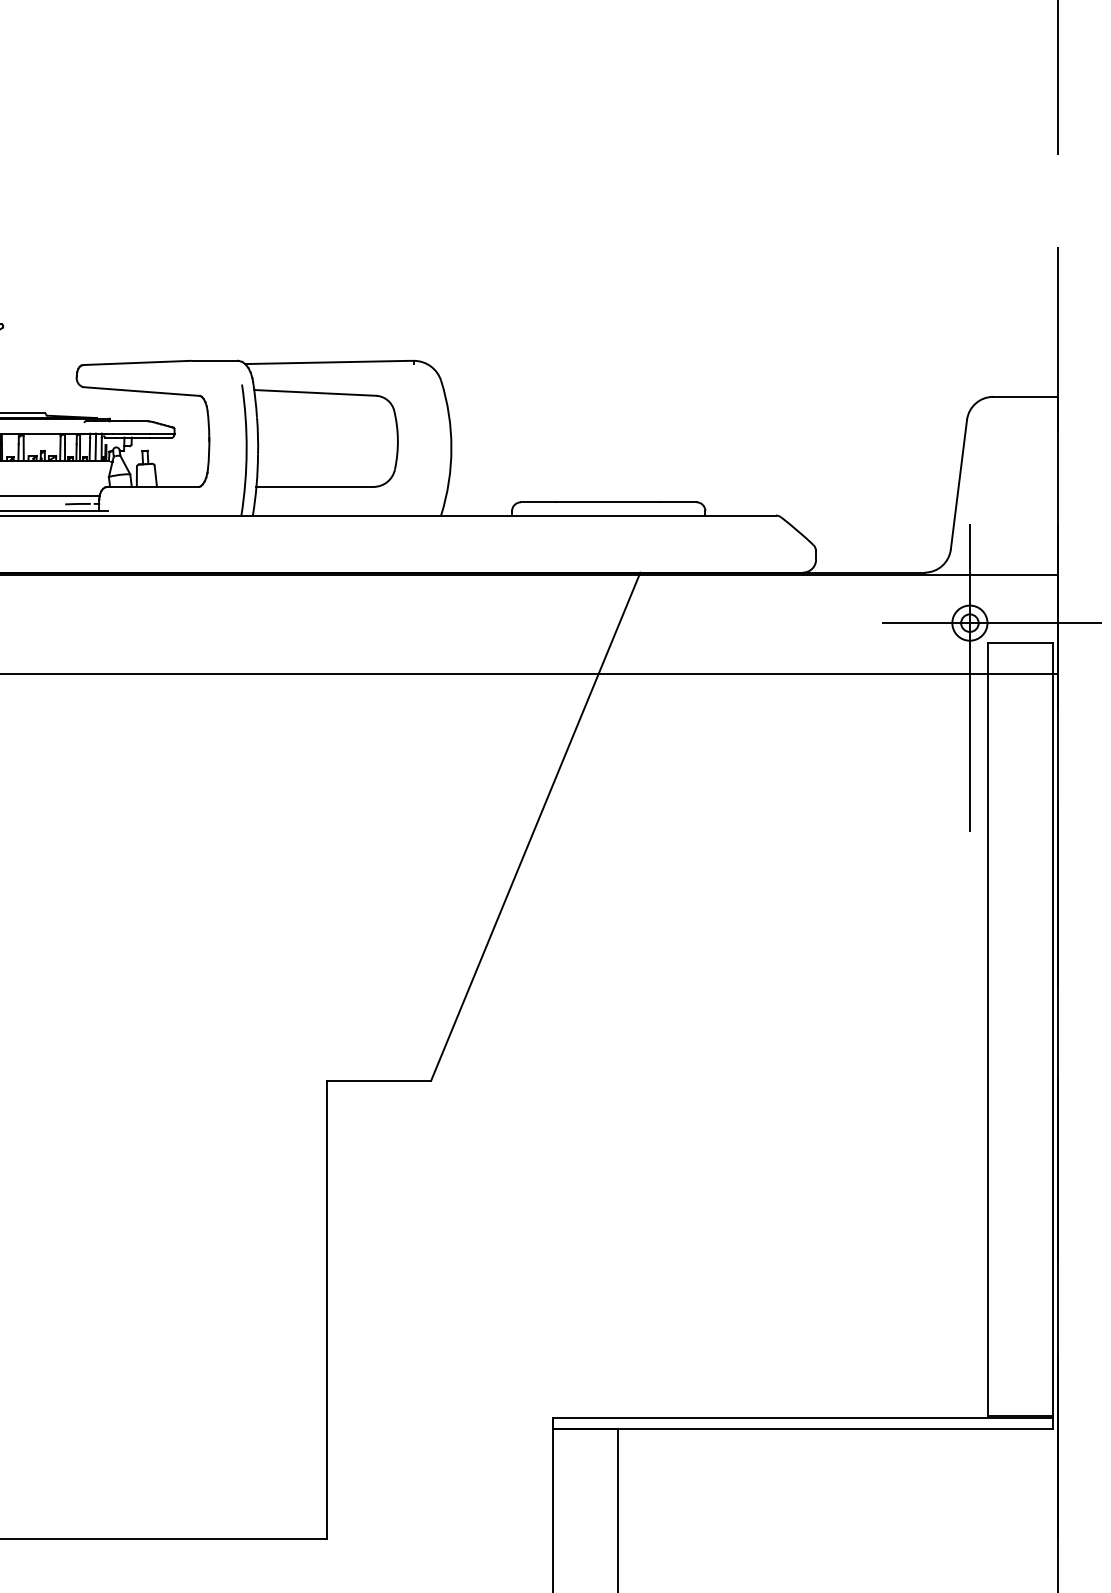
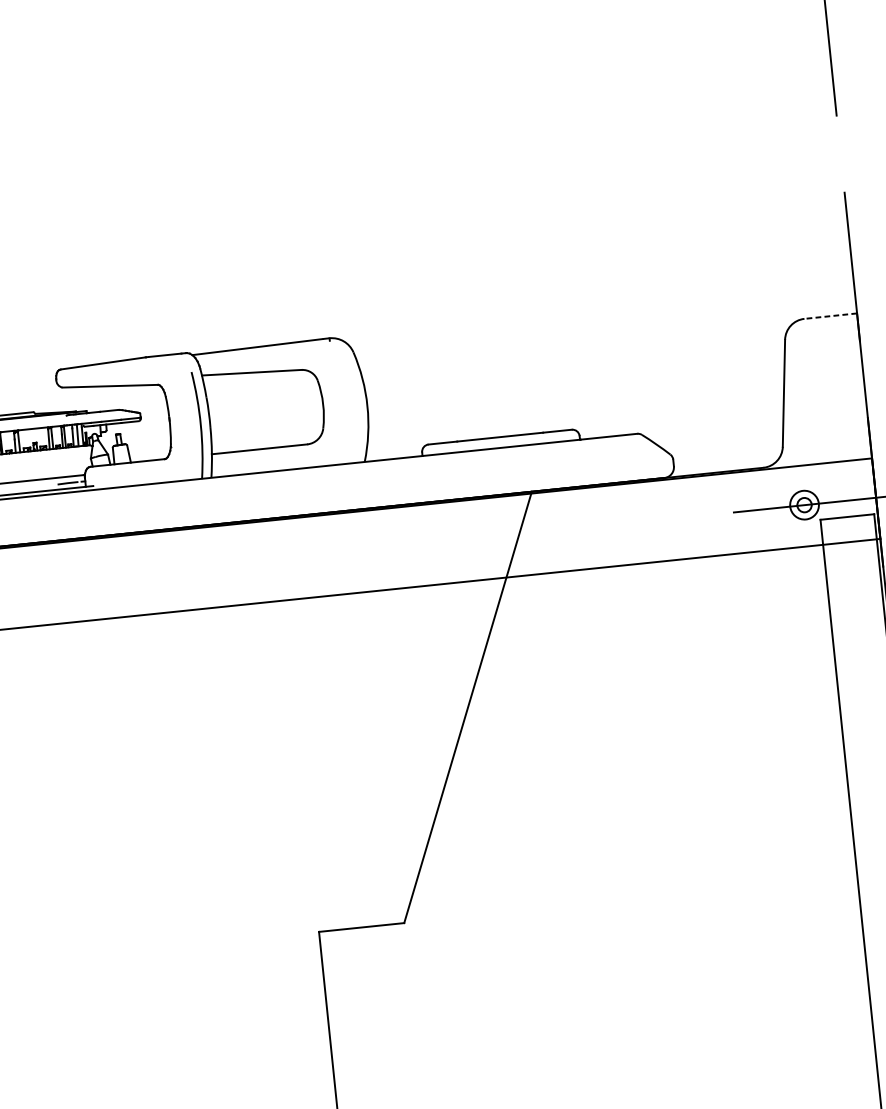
line: (1025, 396) -> (830, 315), solid -> dashed
line: (969, 677) -> (808, 549), removed

